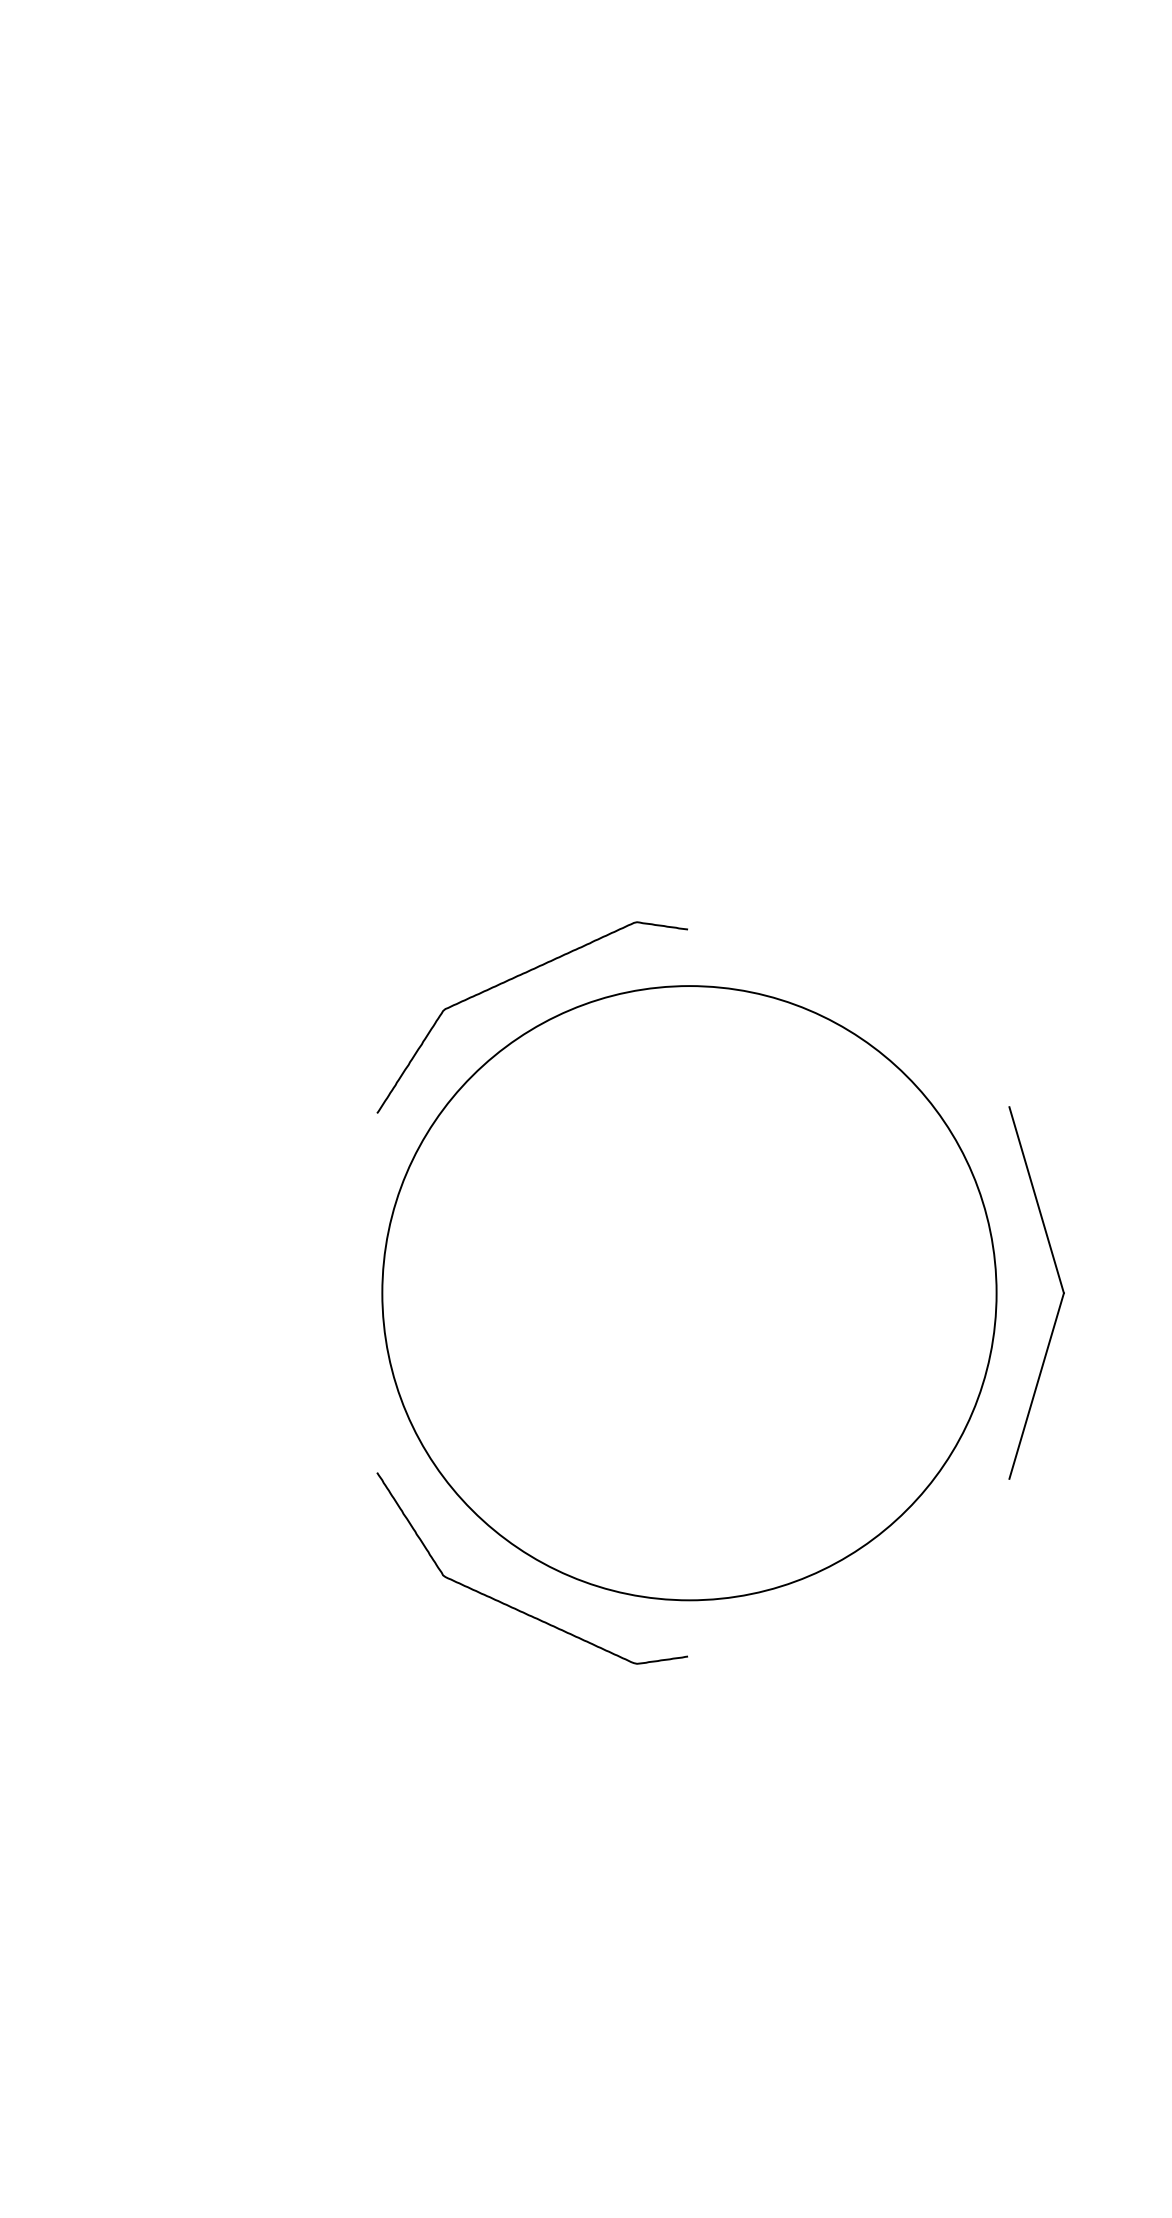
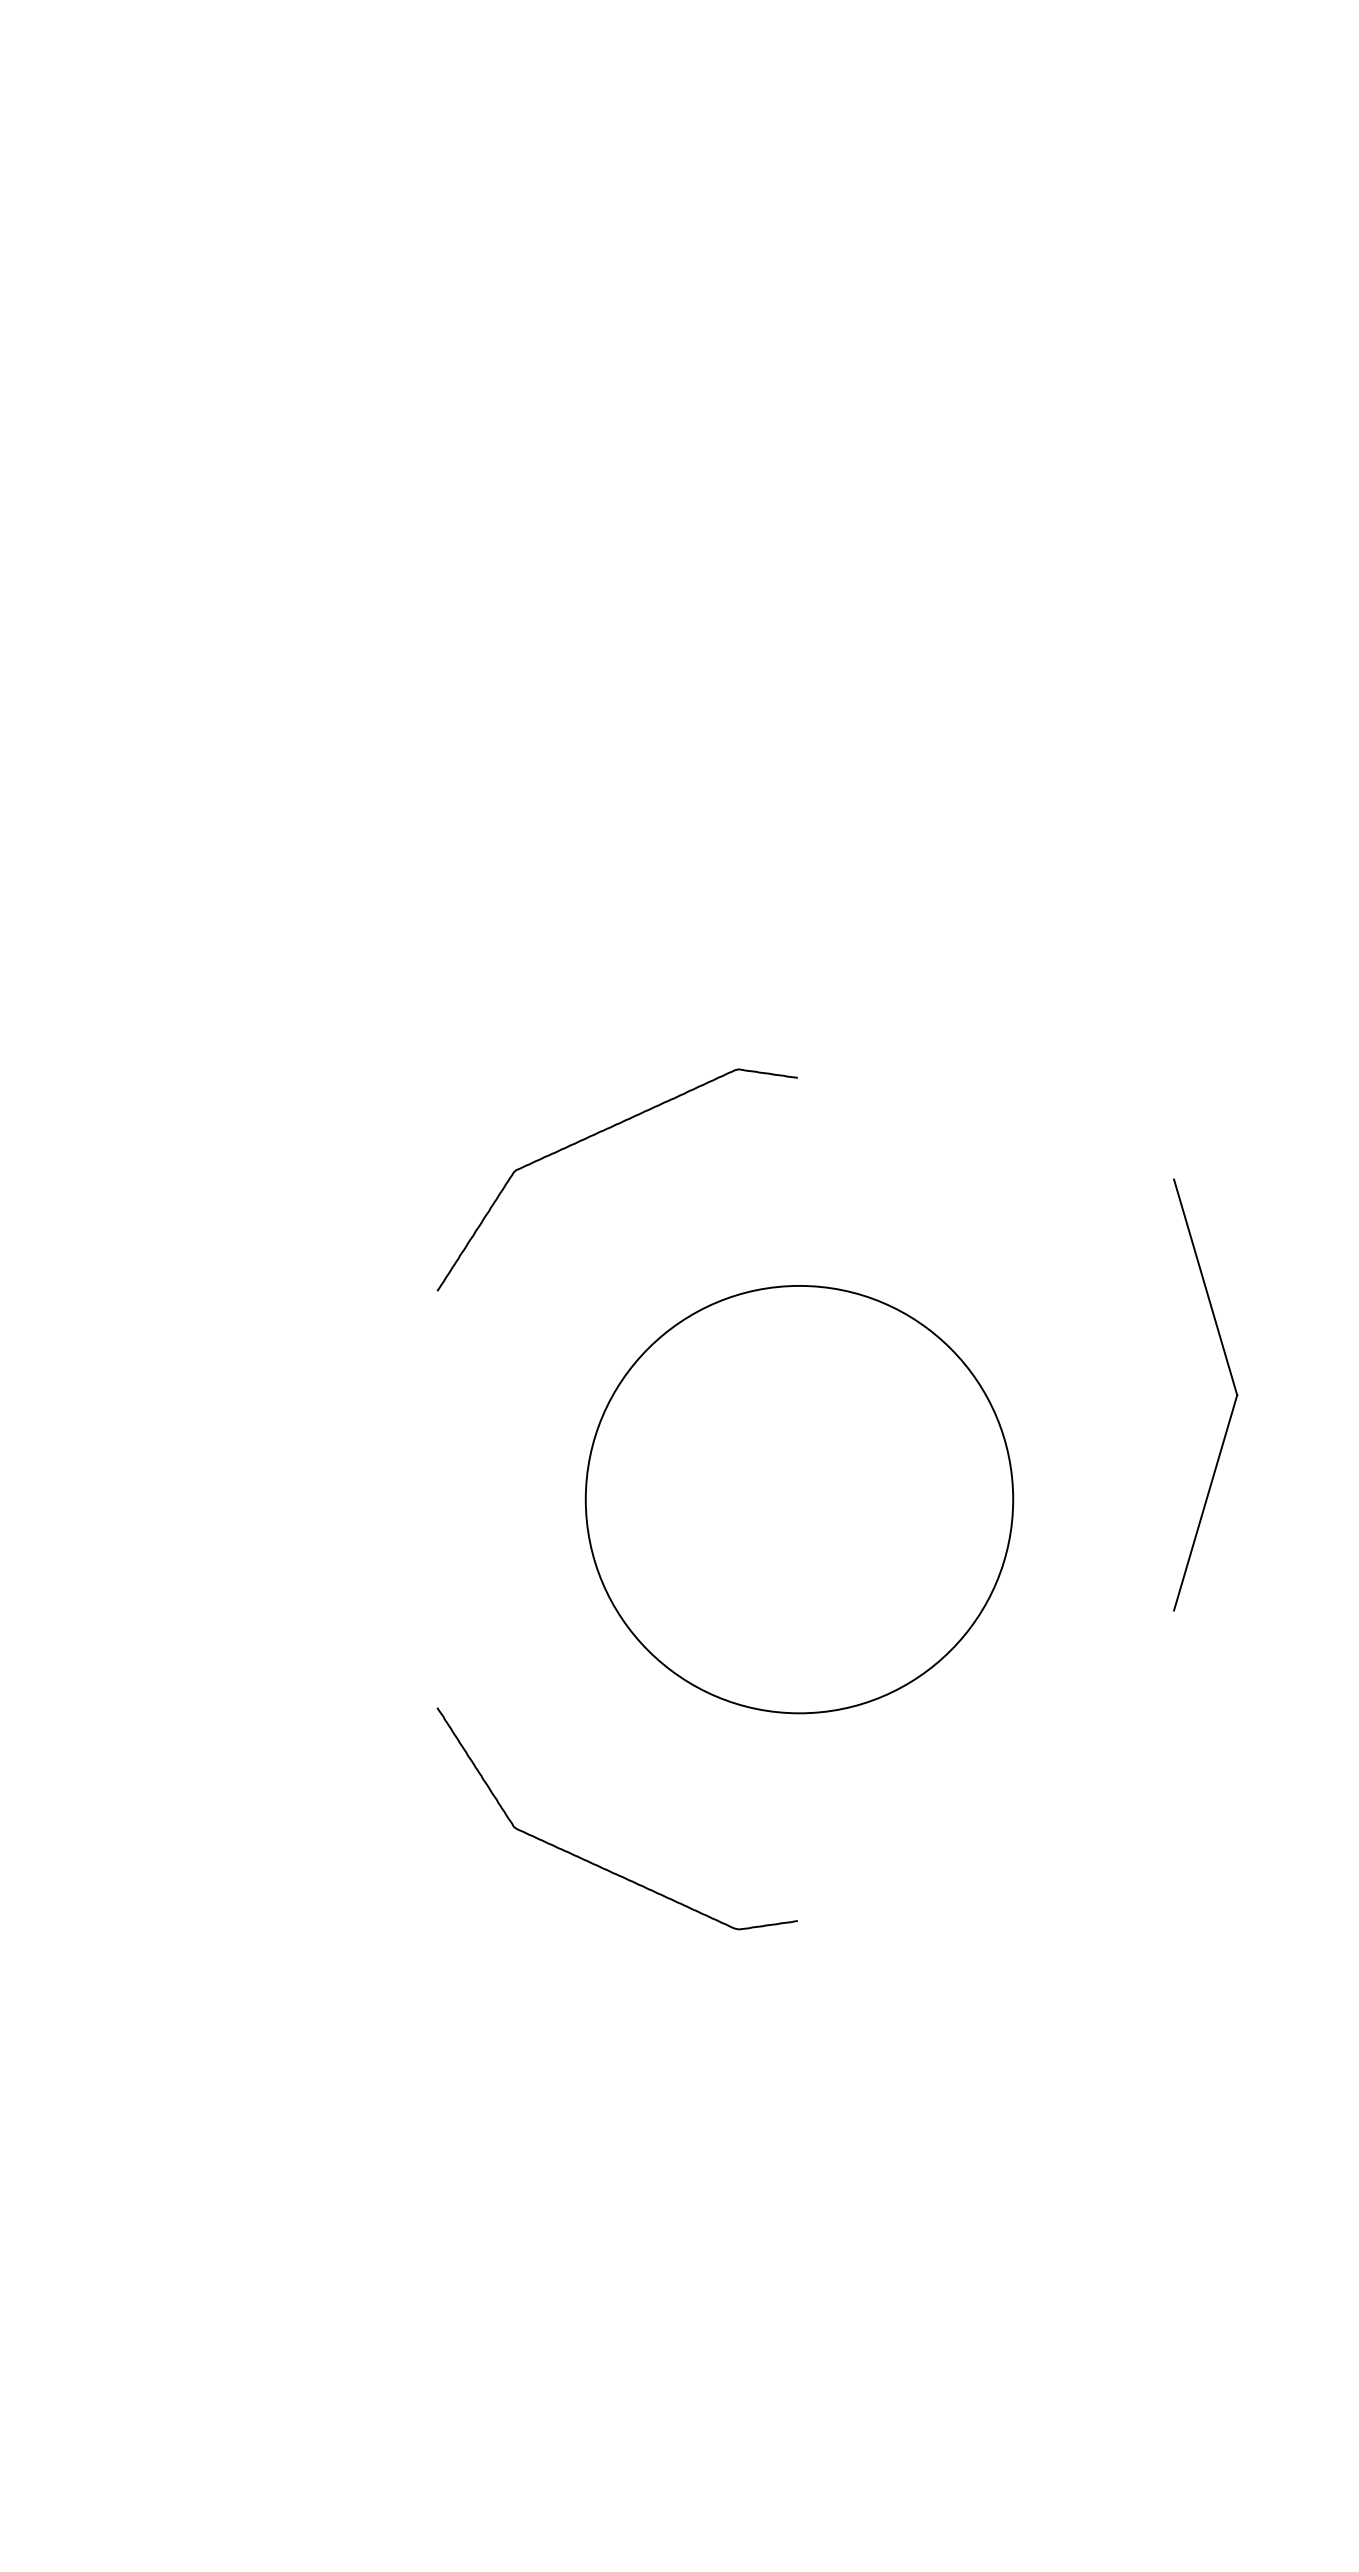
part: (1060, 1285) -> (1233, 1386), moved
circle: (689, 1293) -> (799, 1499), size x0.6

